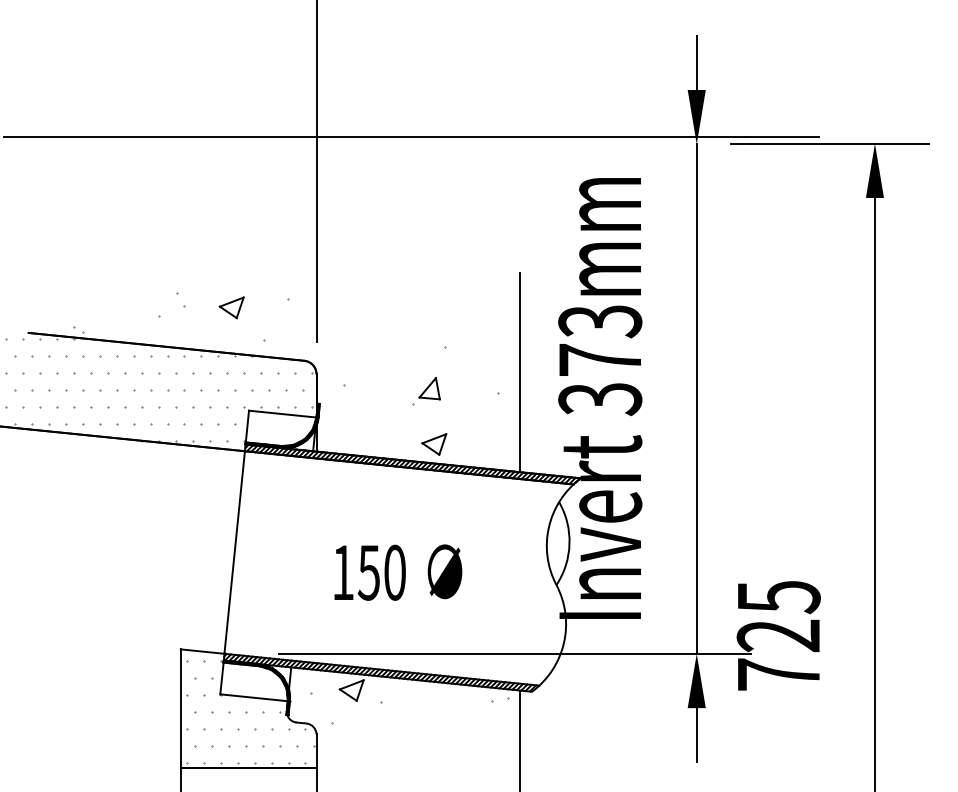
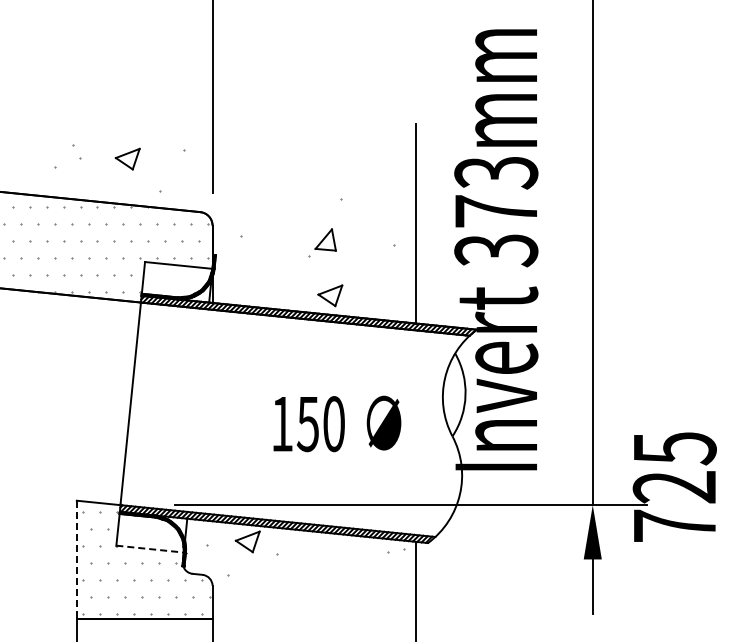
text: (398, 572) -> (337, 423), moved
line: (254, 697) -> (150, 548), solid -> dashed
line: (180, 709) -> (76, 560), solid -> dashed

